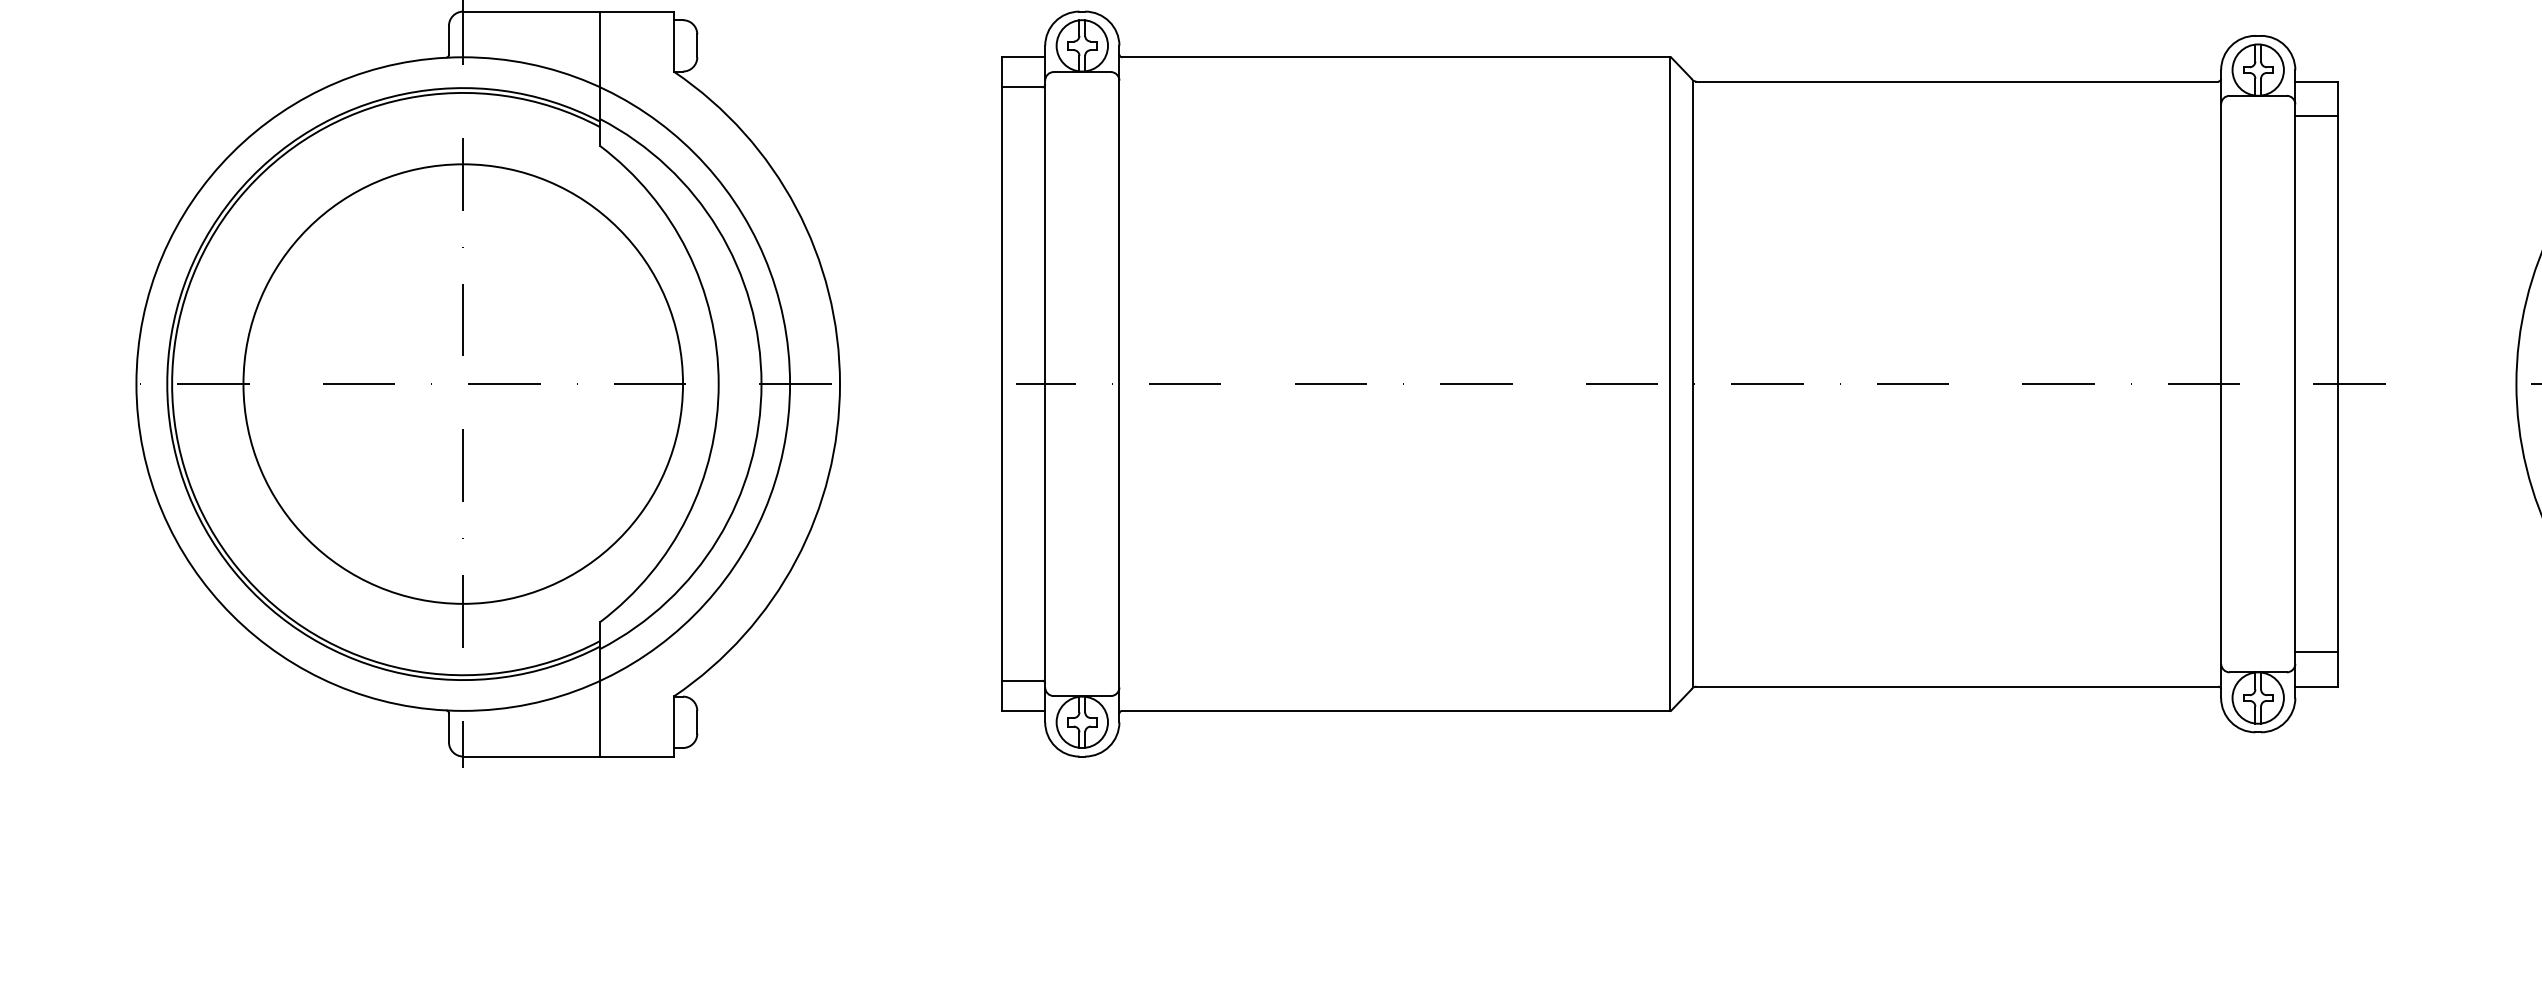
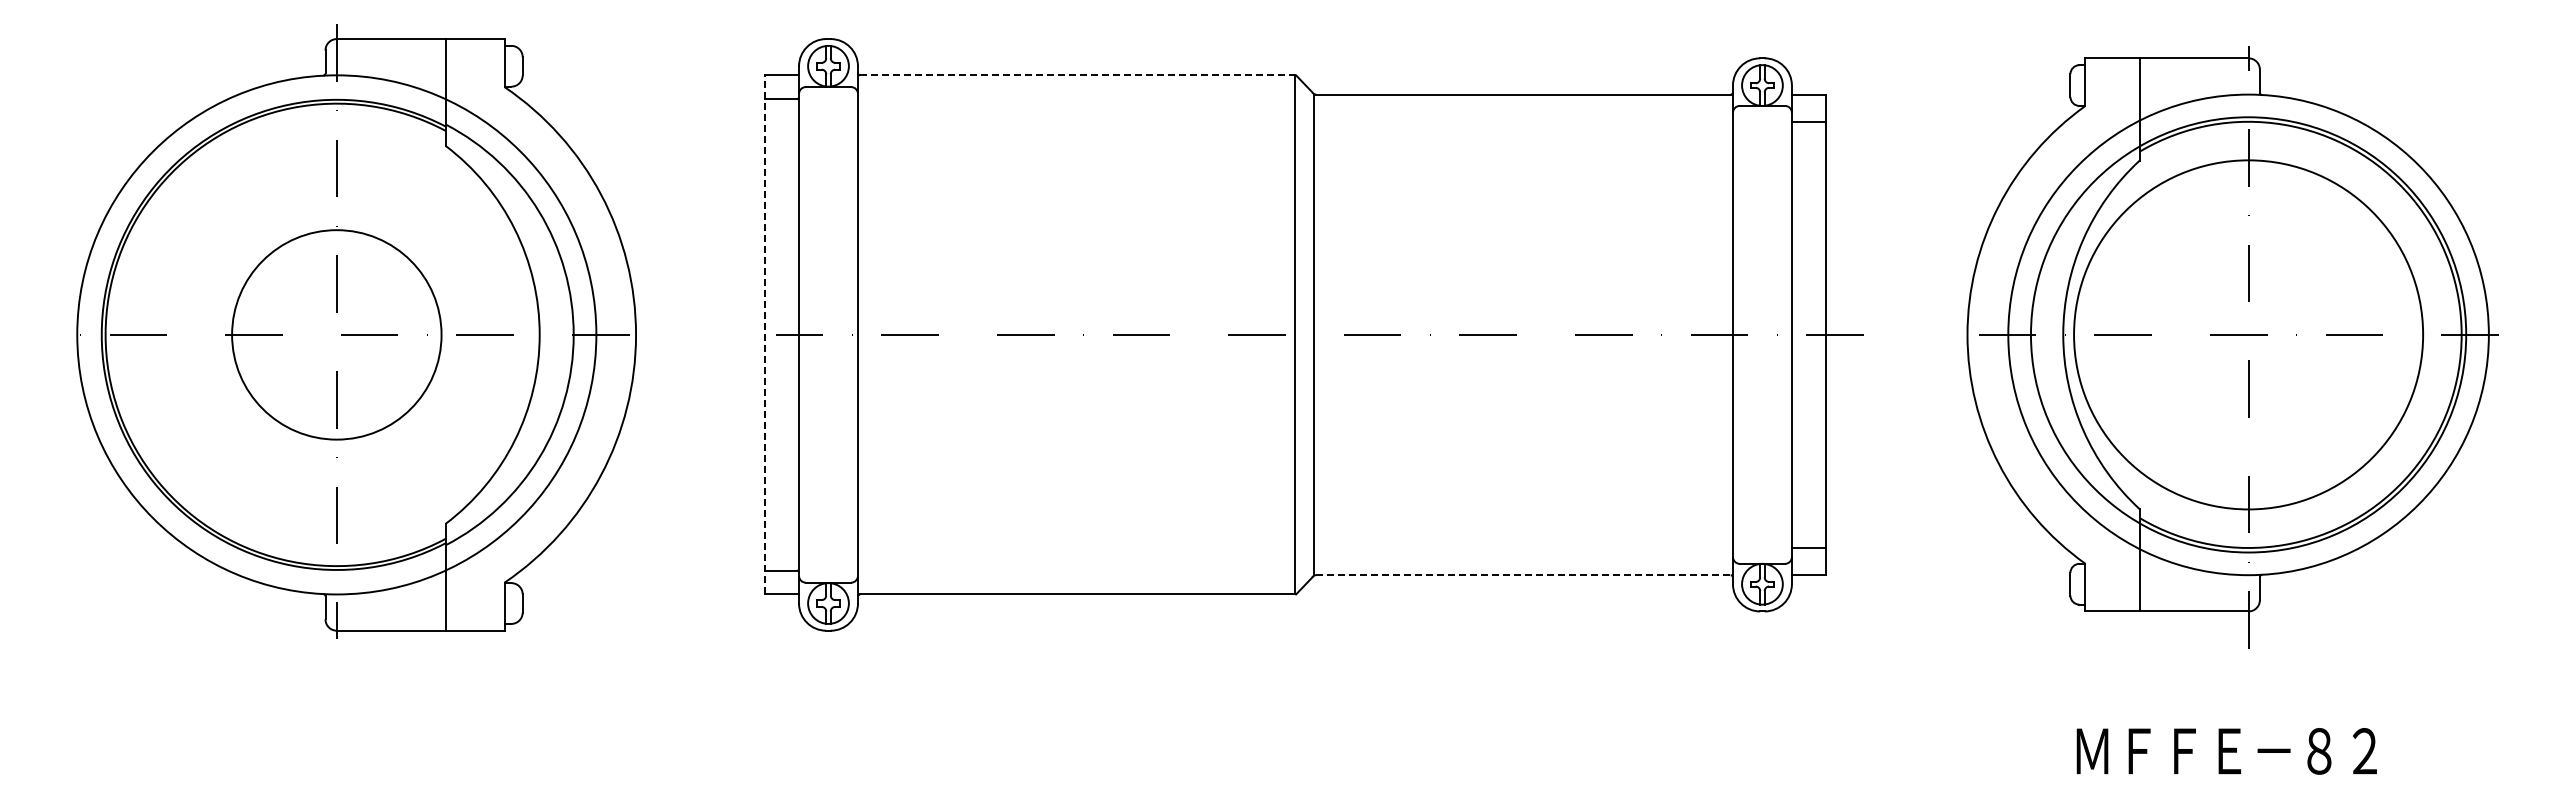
line: (1395, 57) -> (1077, 75), solid -> dashed
circle: (462, 383) -> (336, 334), size x0.6
line: (1002, 383) -> (765, 334), solid -> dashed
line: (1957, 687) -> (1523, 575), solid -> dashed

